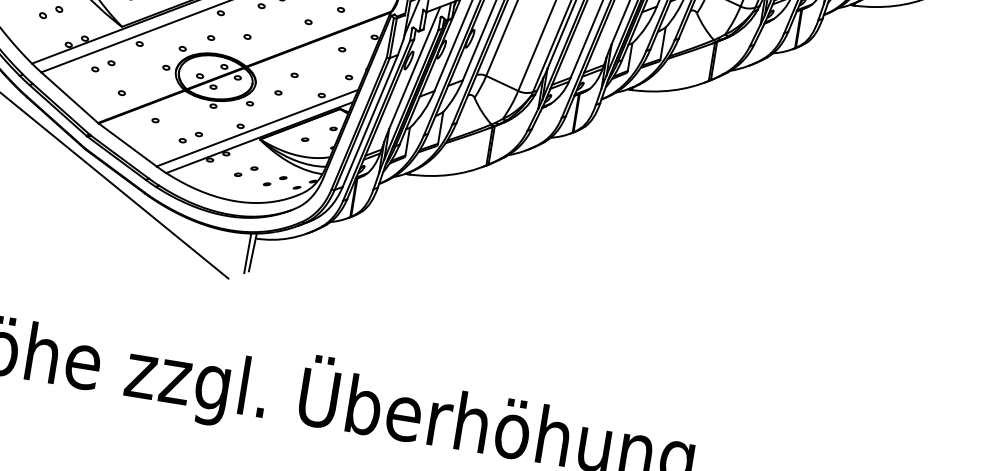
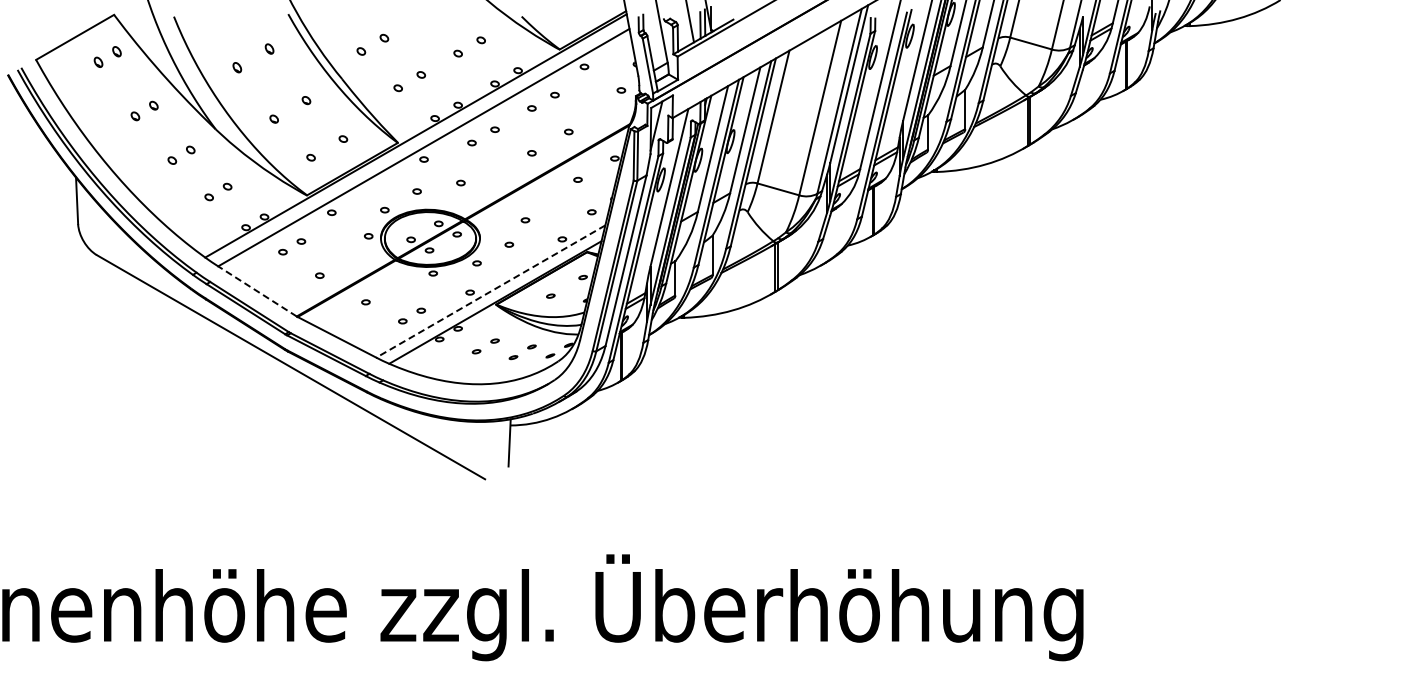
line: (69, 97) -> (257, 291), solid -> dashed
line: (257, 128) -> (490, 291), solid -> dashed
line: (247, 252) -> (503, 444), removed

